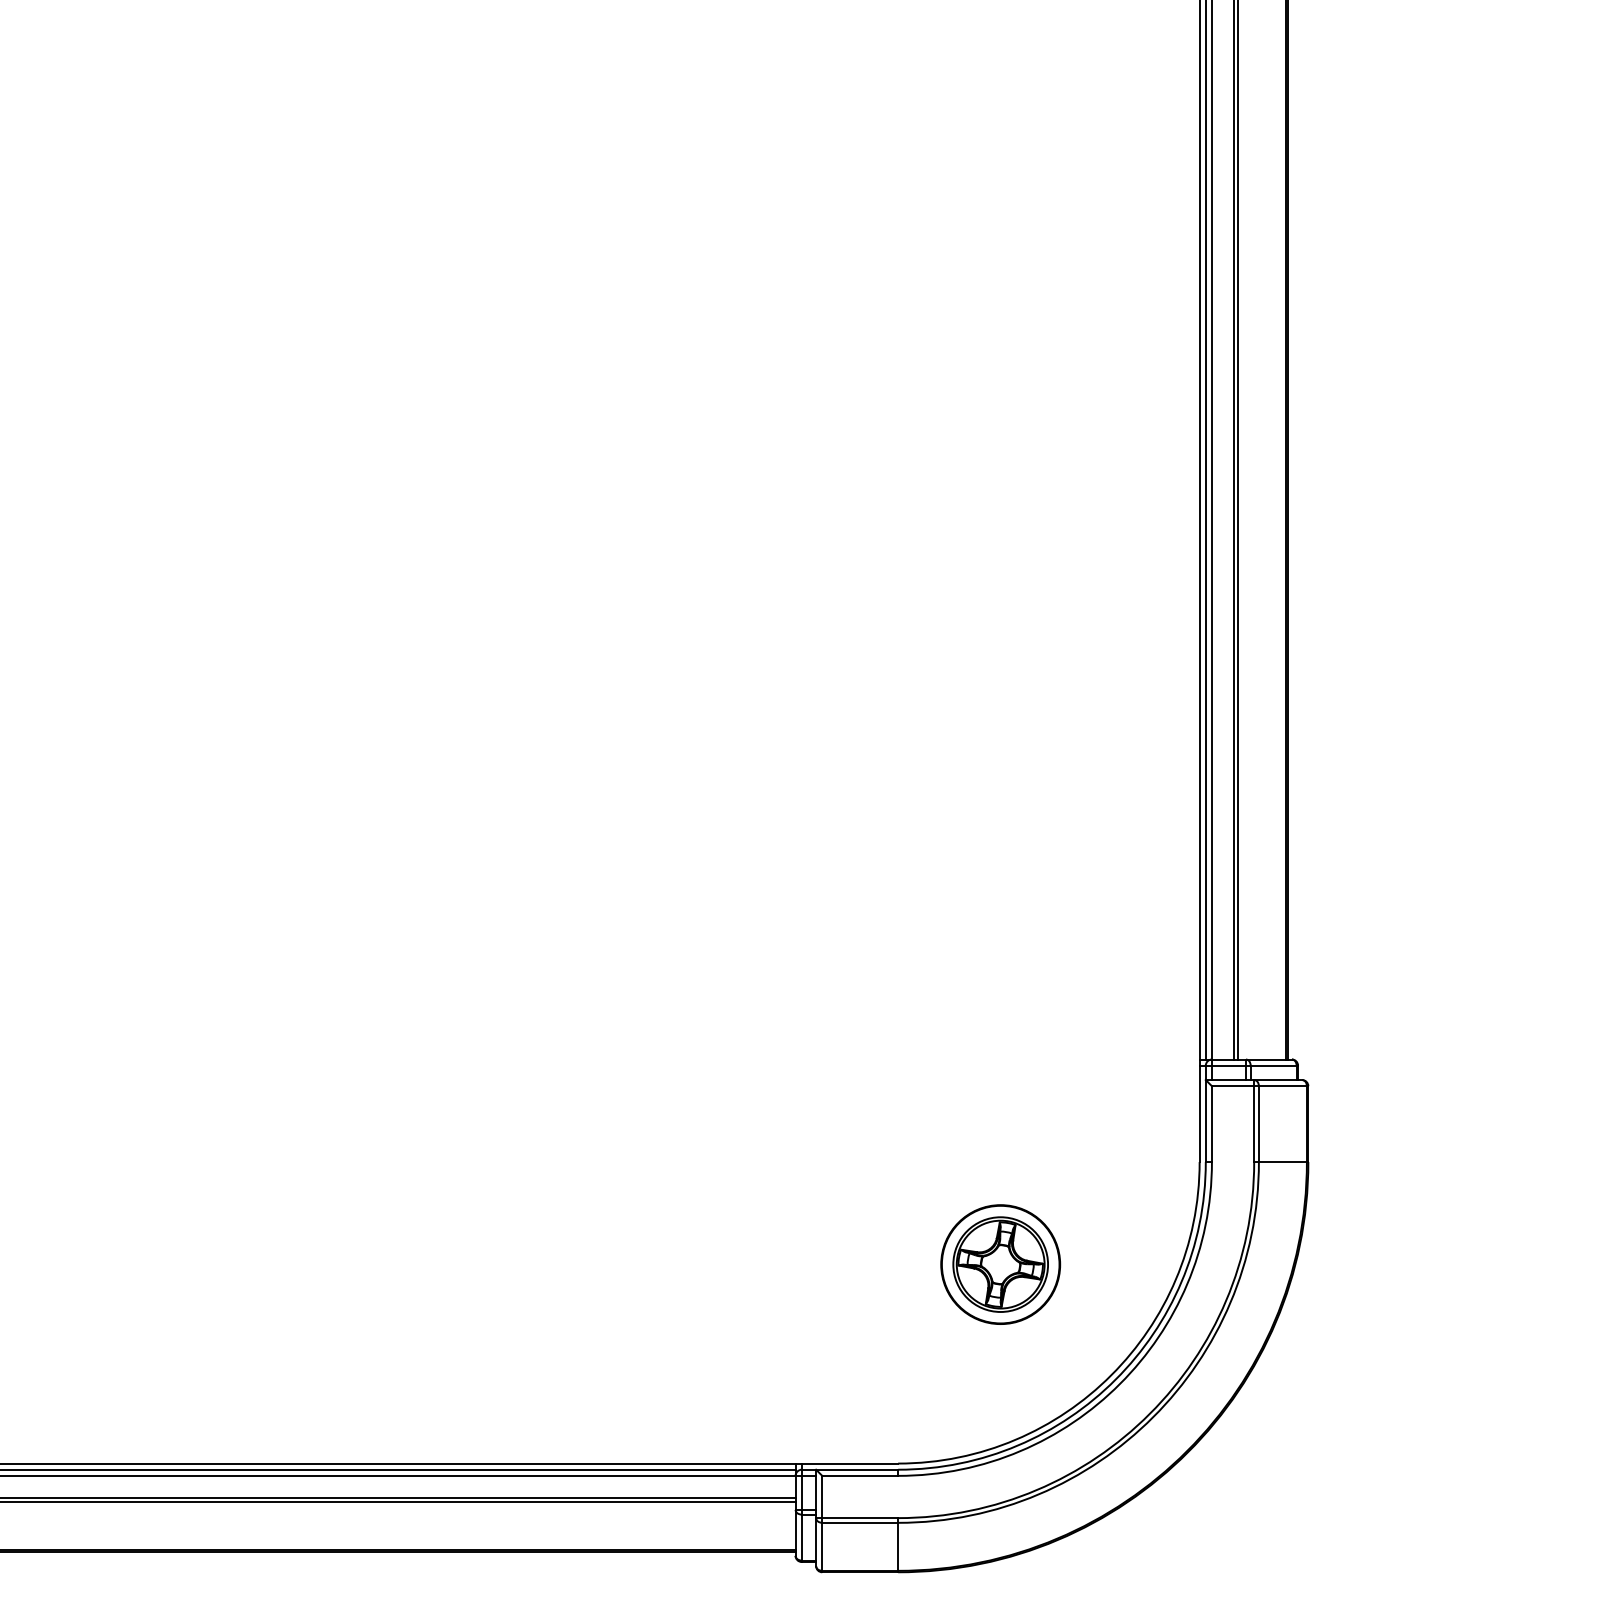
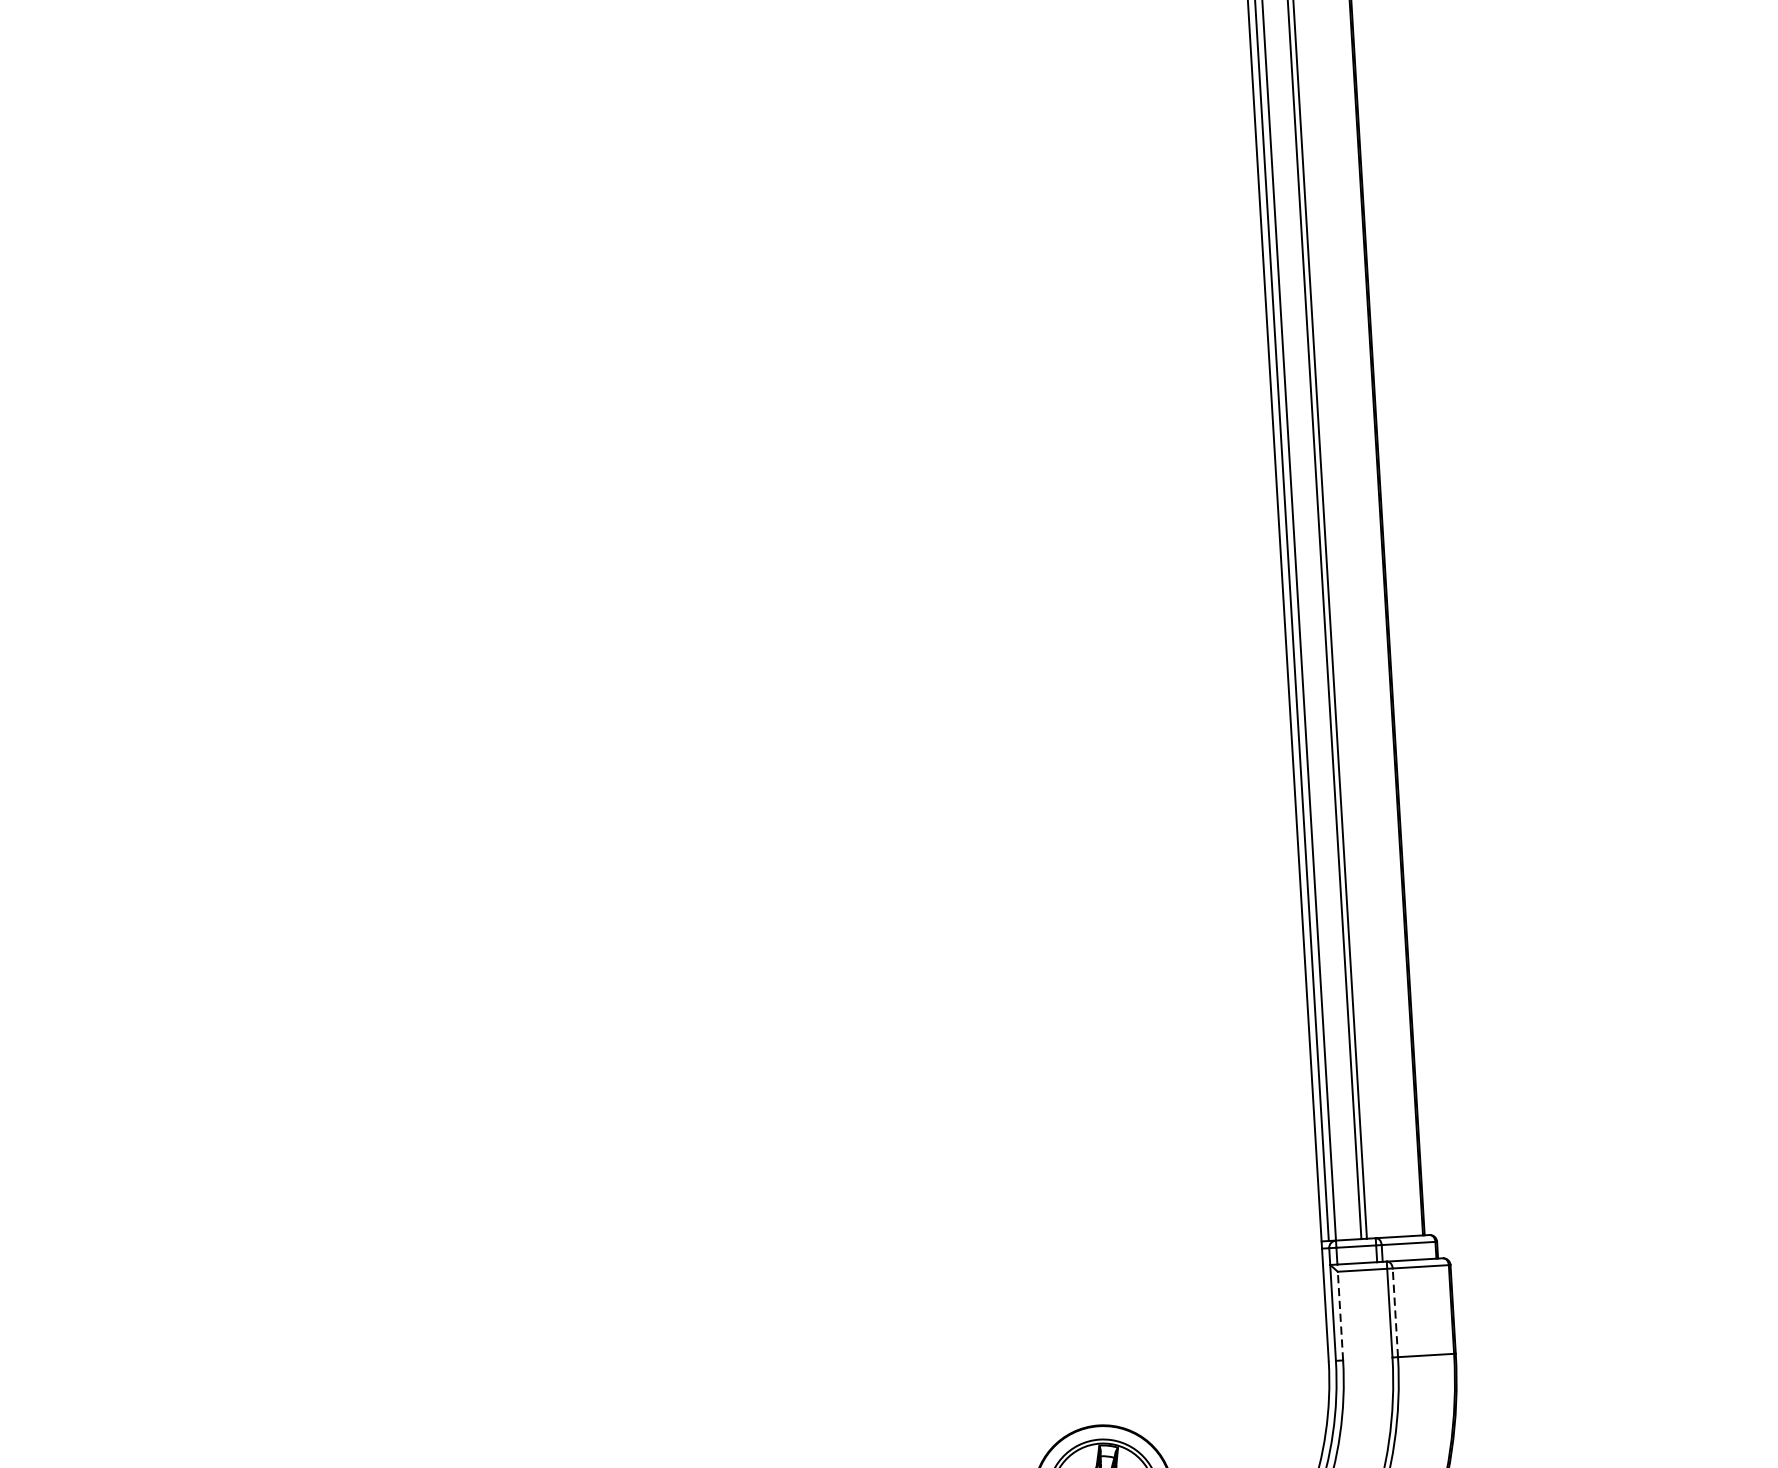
line: (1211, 1124) -> (1339, 1316), solid -> dashed
line: (1258, 1124) -> (1394, 1313), solid -> dashed

